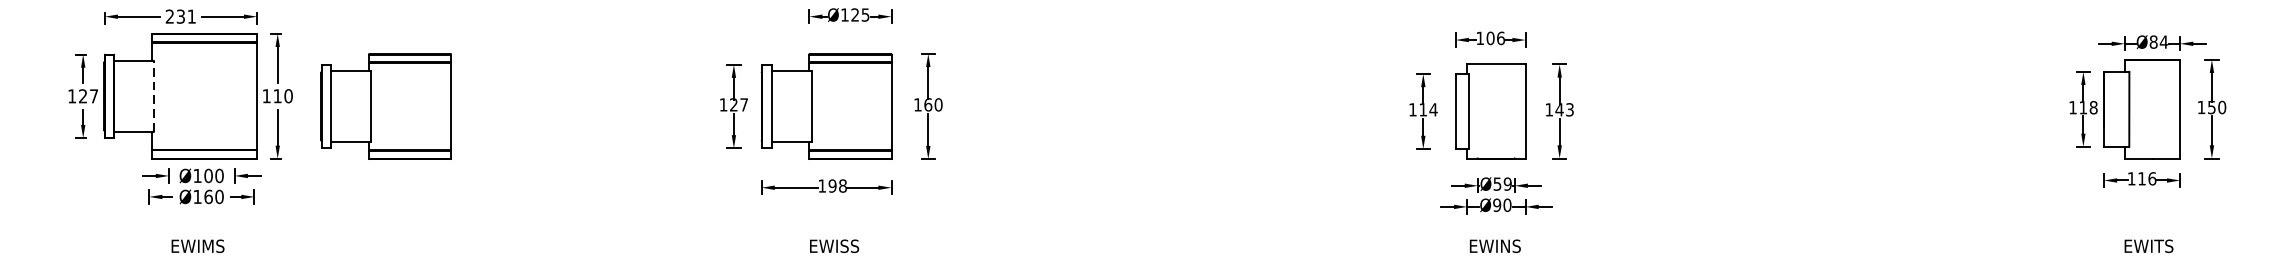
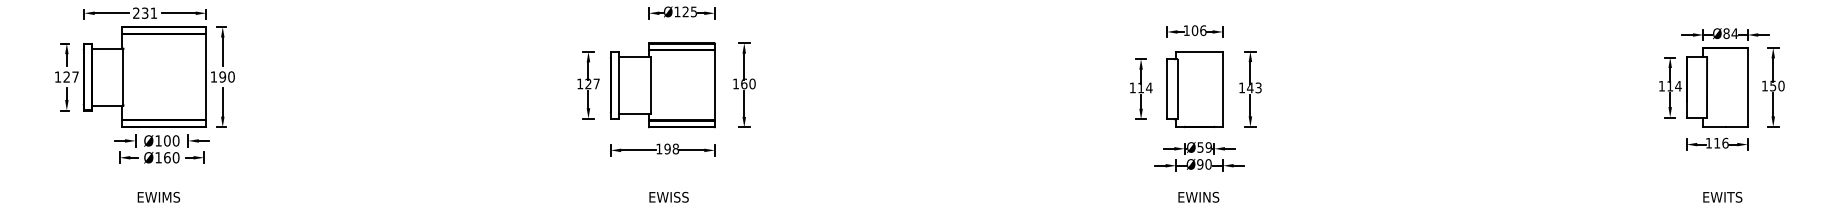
line: (153, 95) -> (123, 76), dashed -> solid
text: (277, 95) -> (222, 76), 110 -> 190
part: (385, 106) -> (309, 85), removed
text: (2093, 106) -> (1678, 85), 118 -> 114

